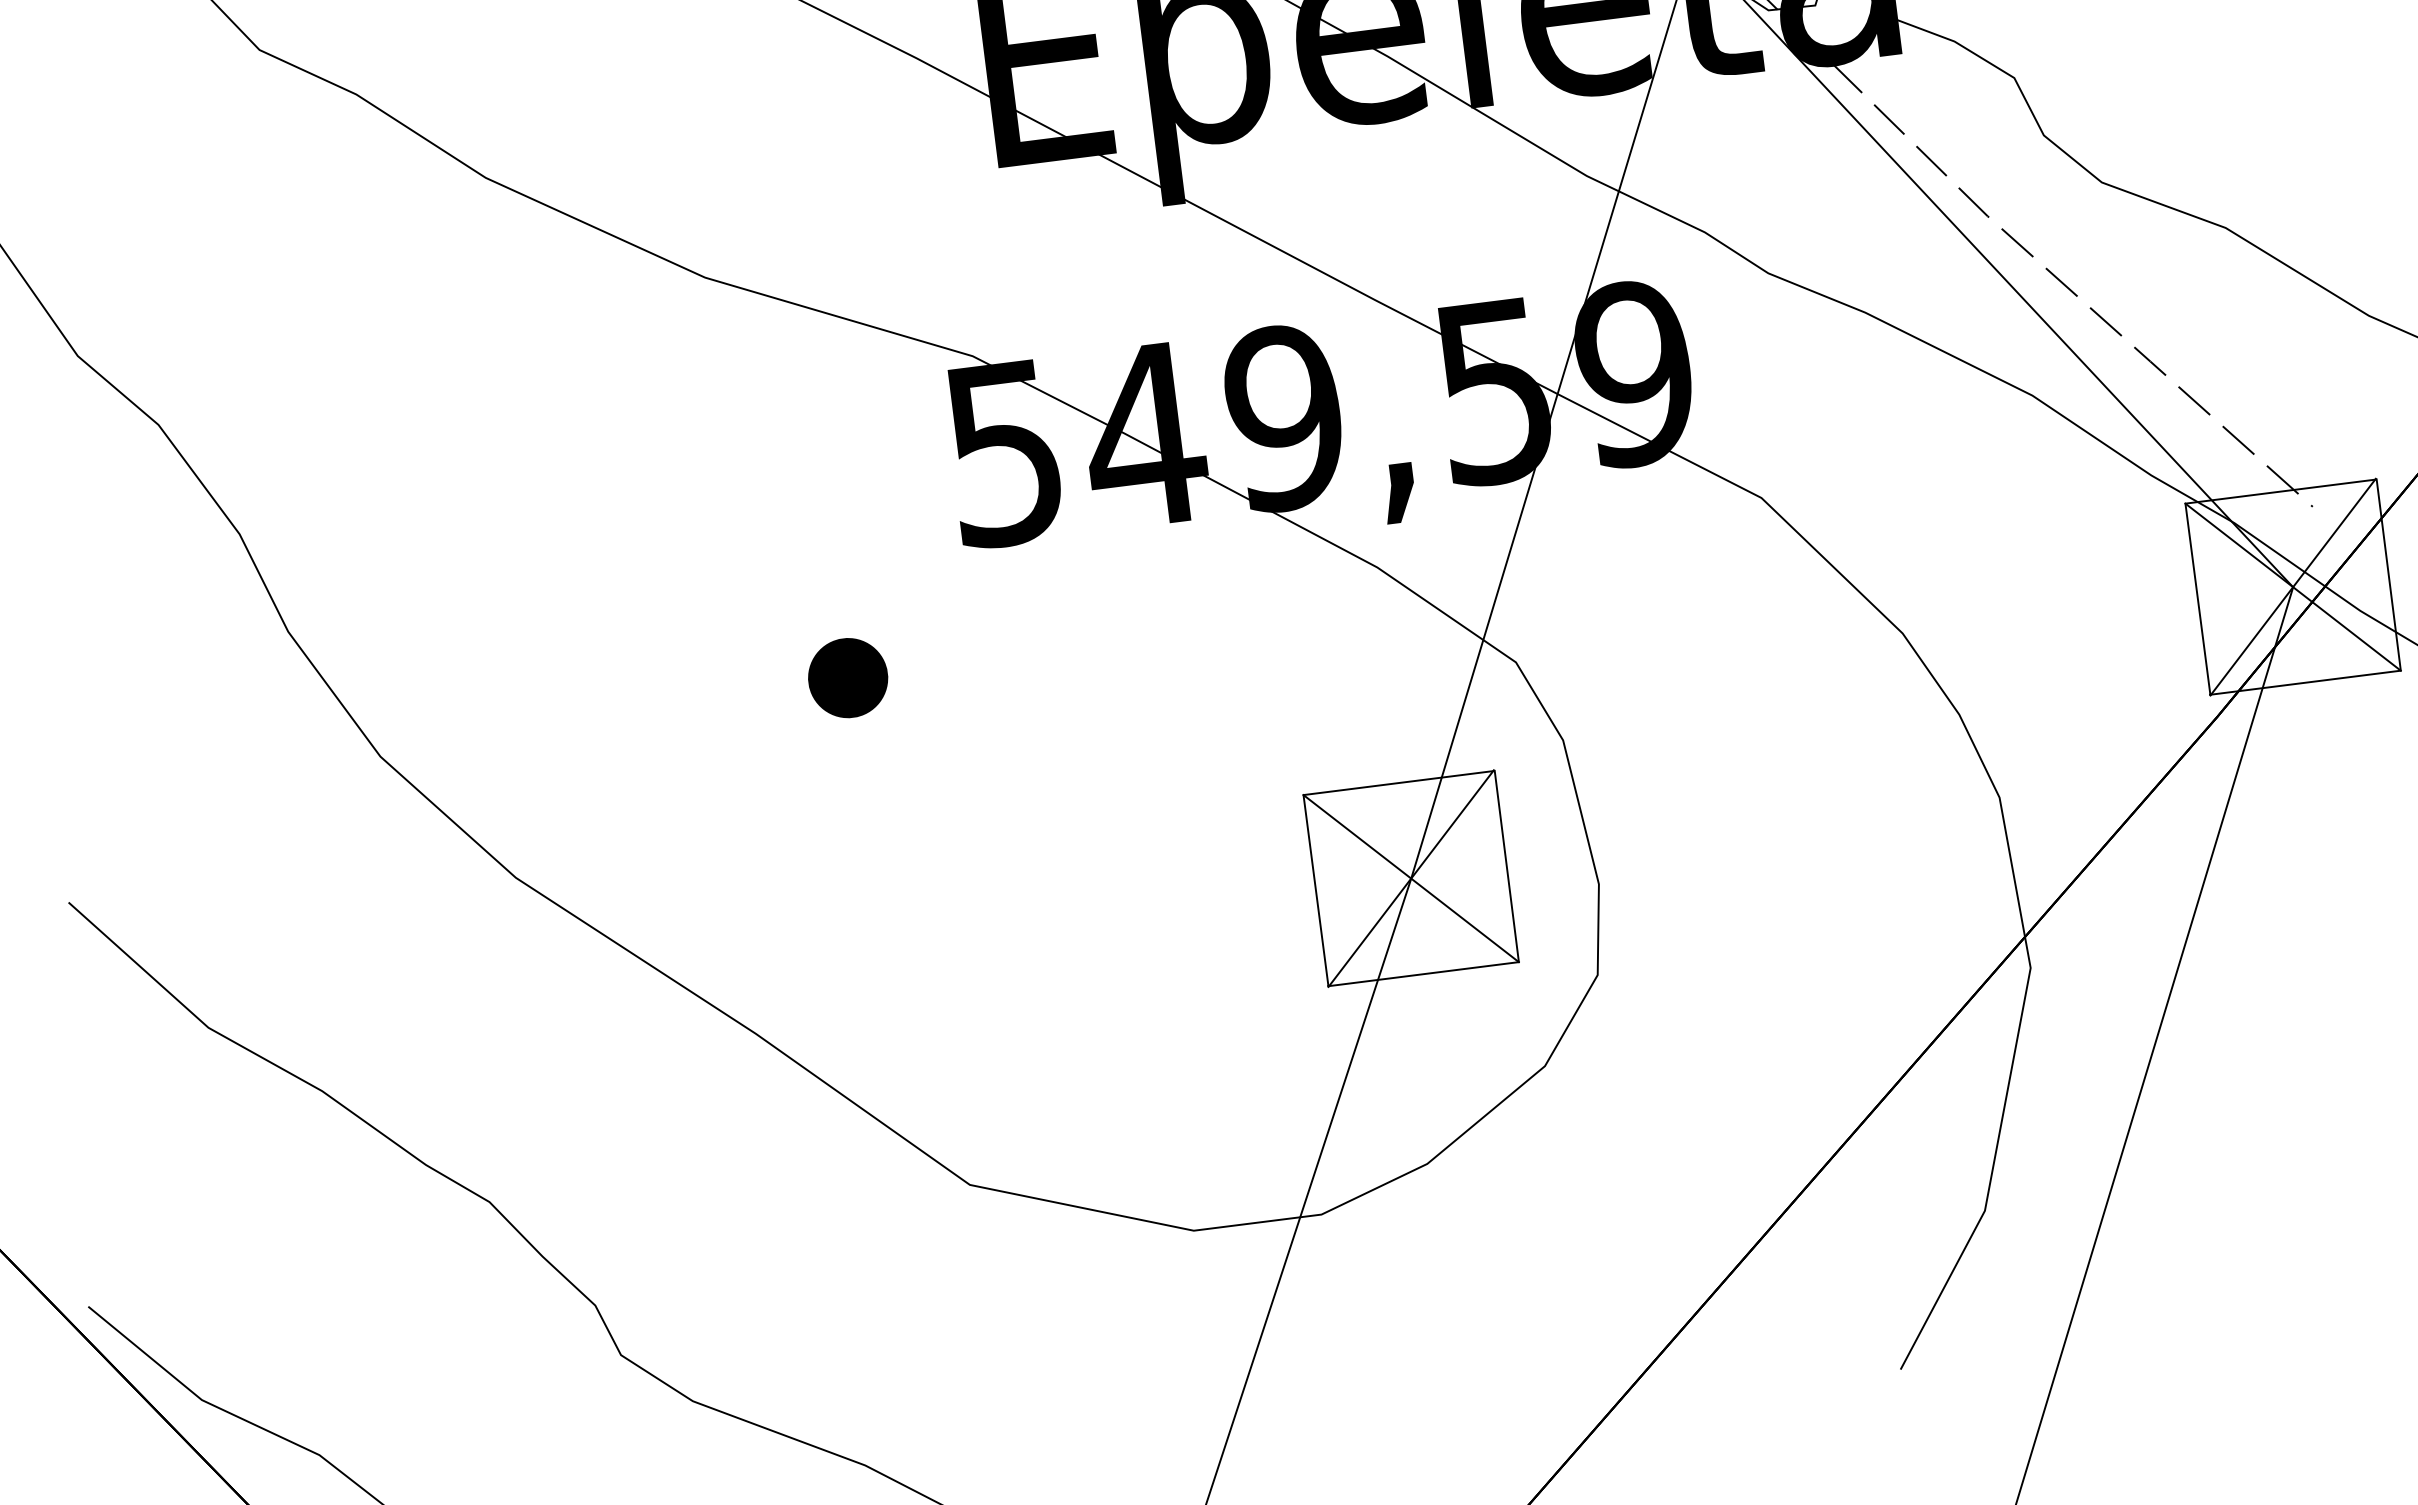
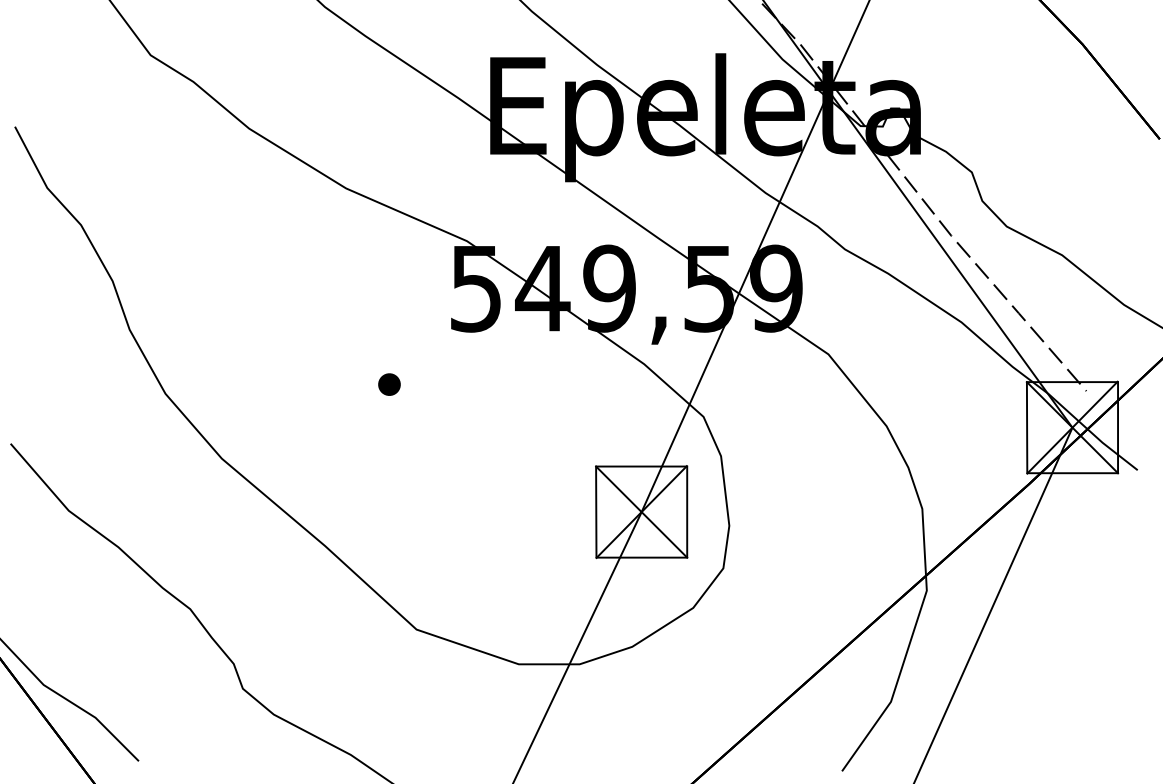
part: (848, 677) -> (389, 384), size x0.6

